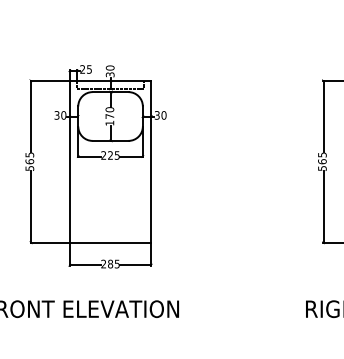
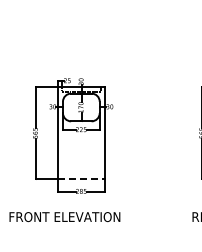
line: (110, 243) -> (81, 179), solid -> dashed

